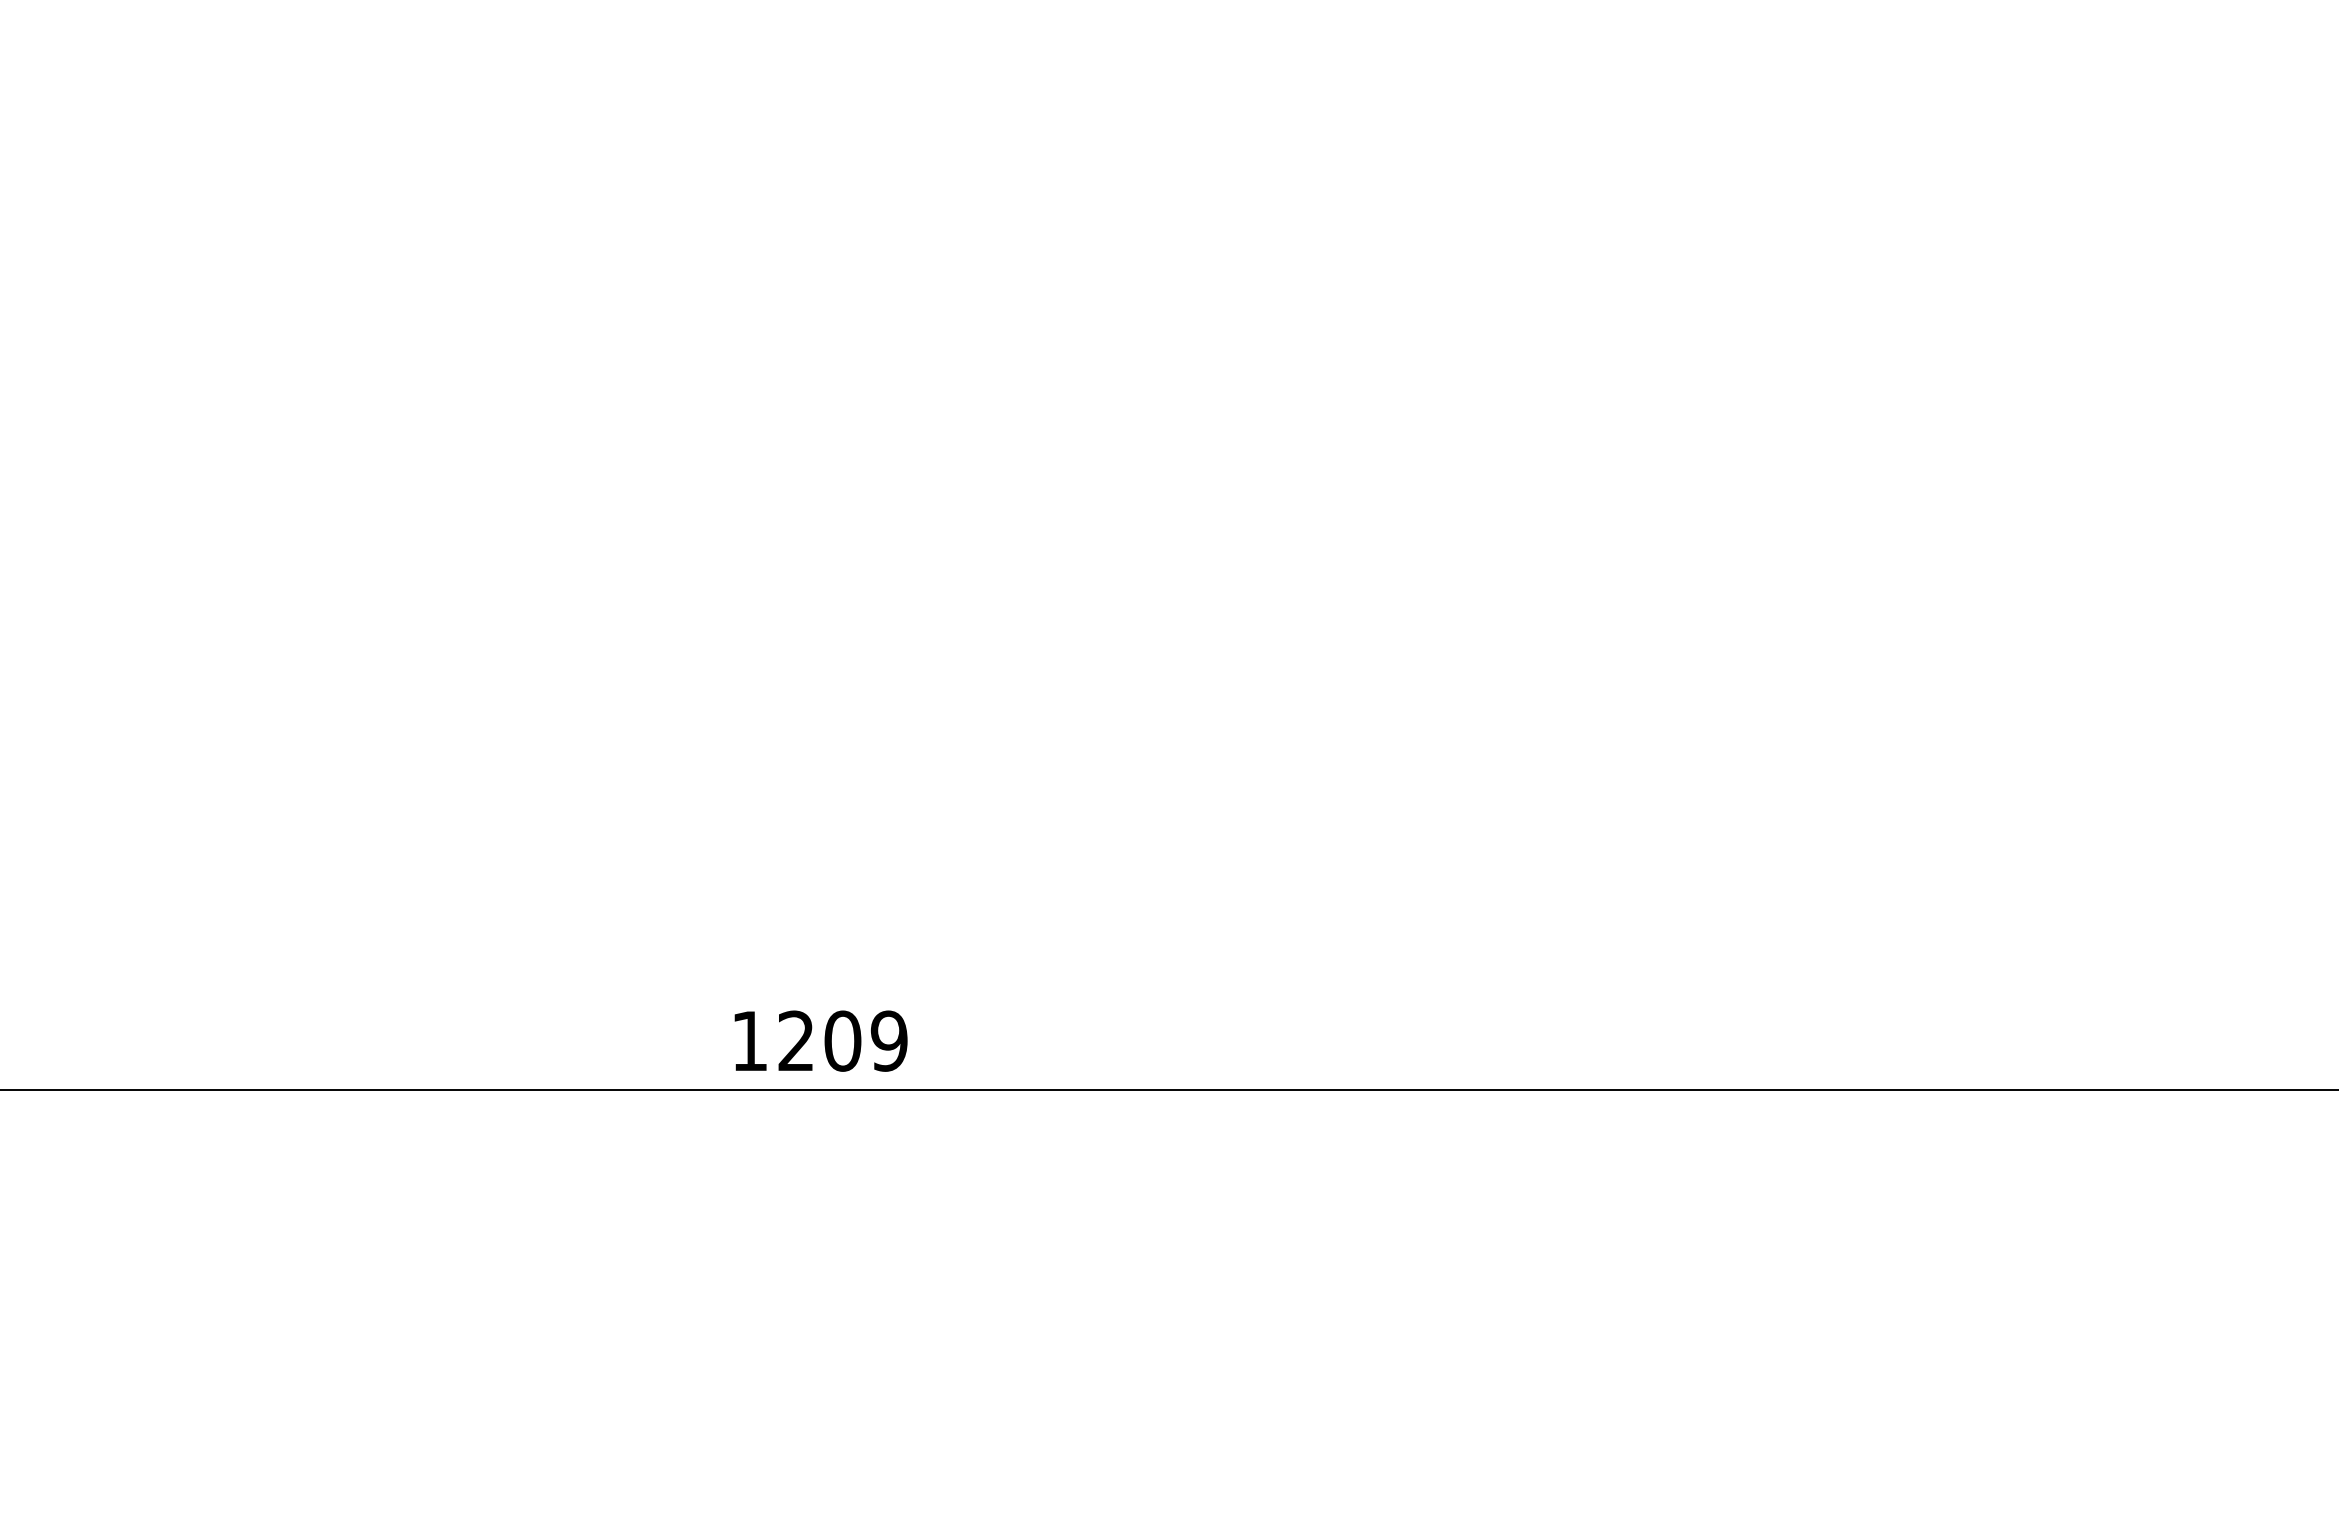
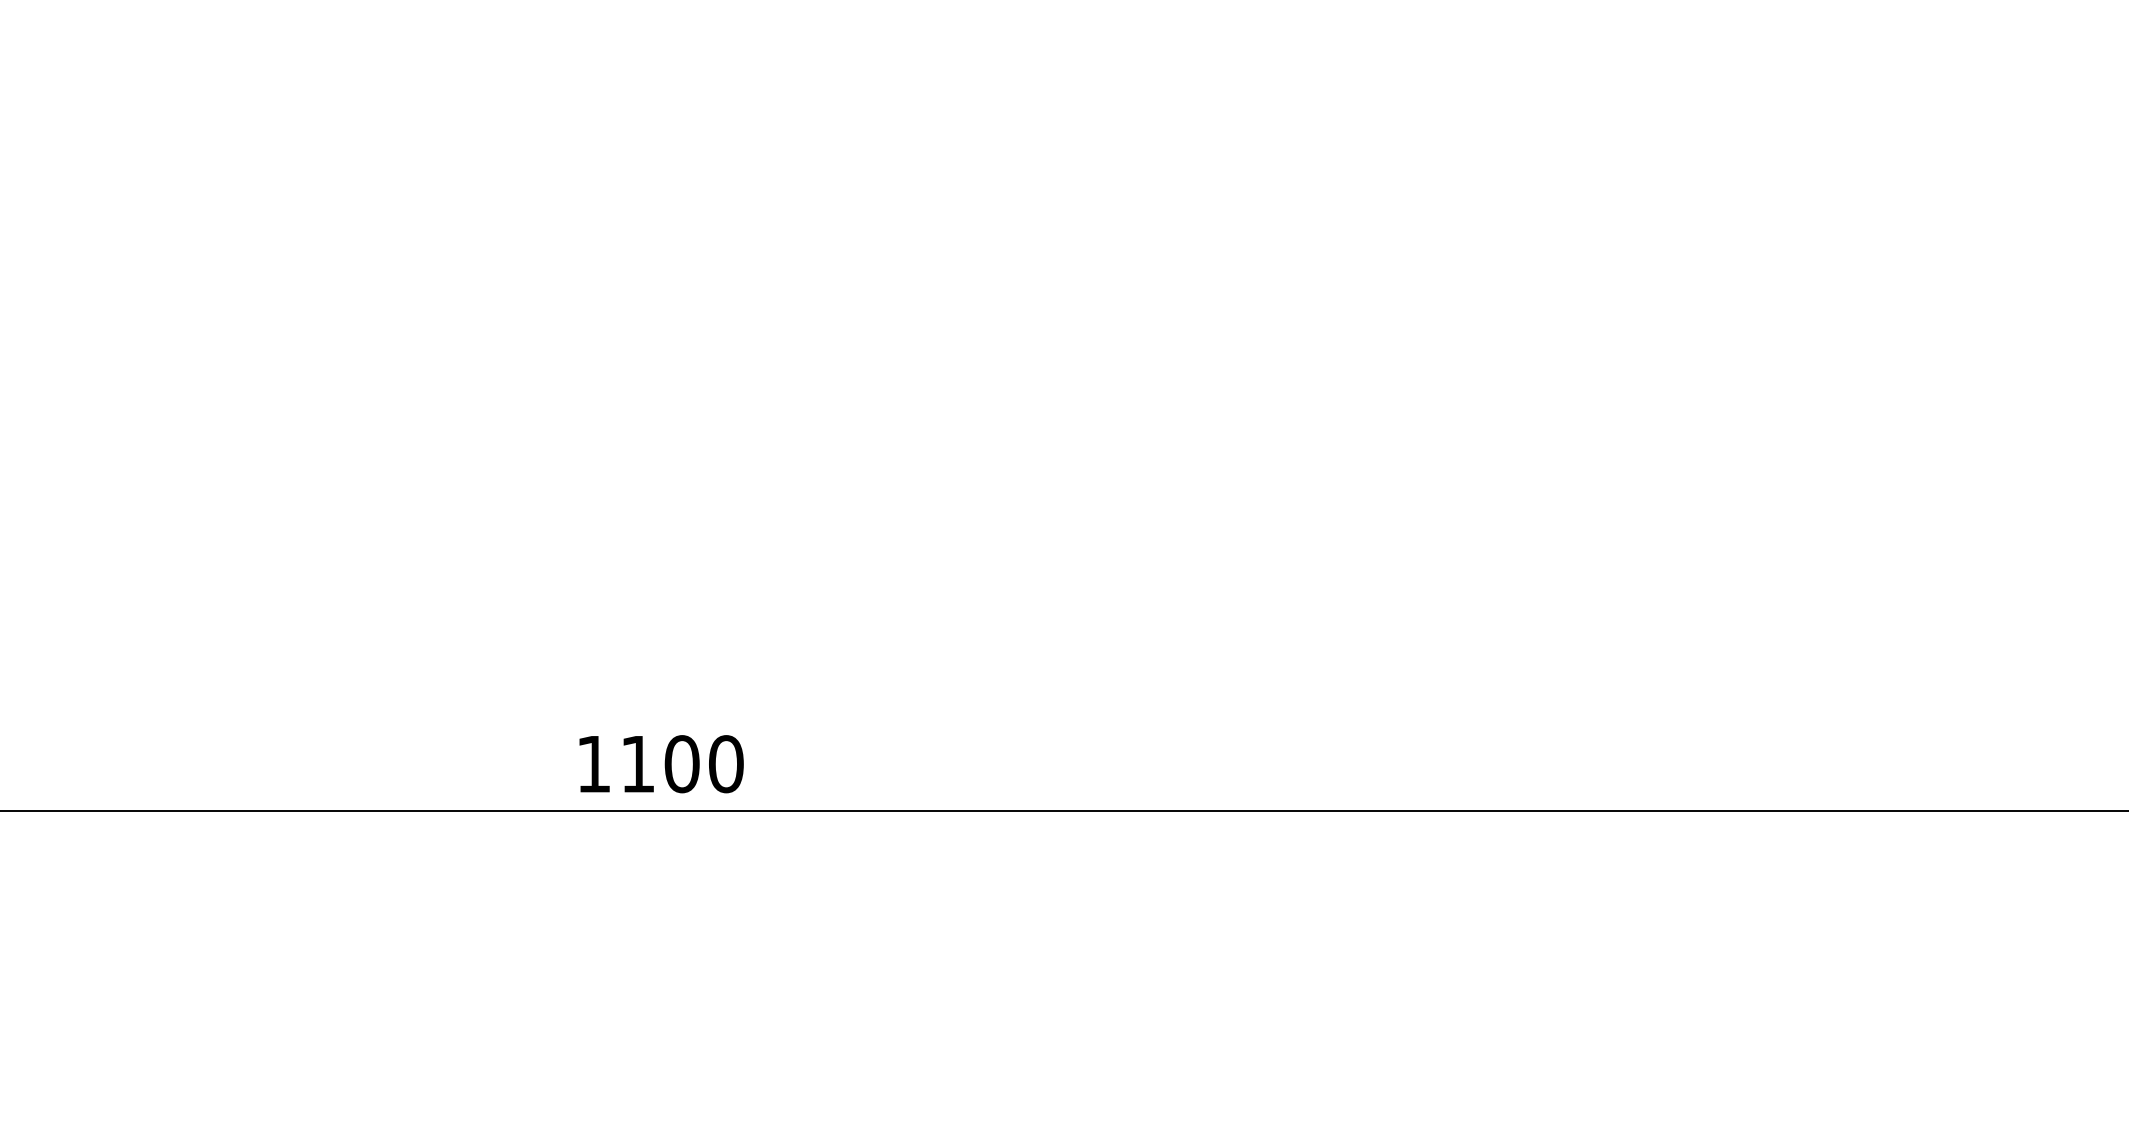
text: (842, 1040) -> (681, 763), 1209 -> 1100

